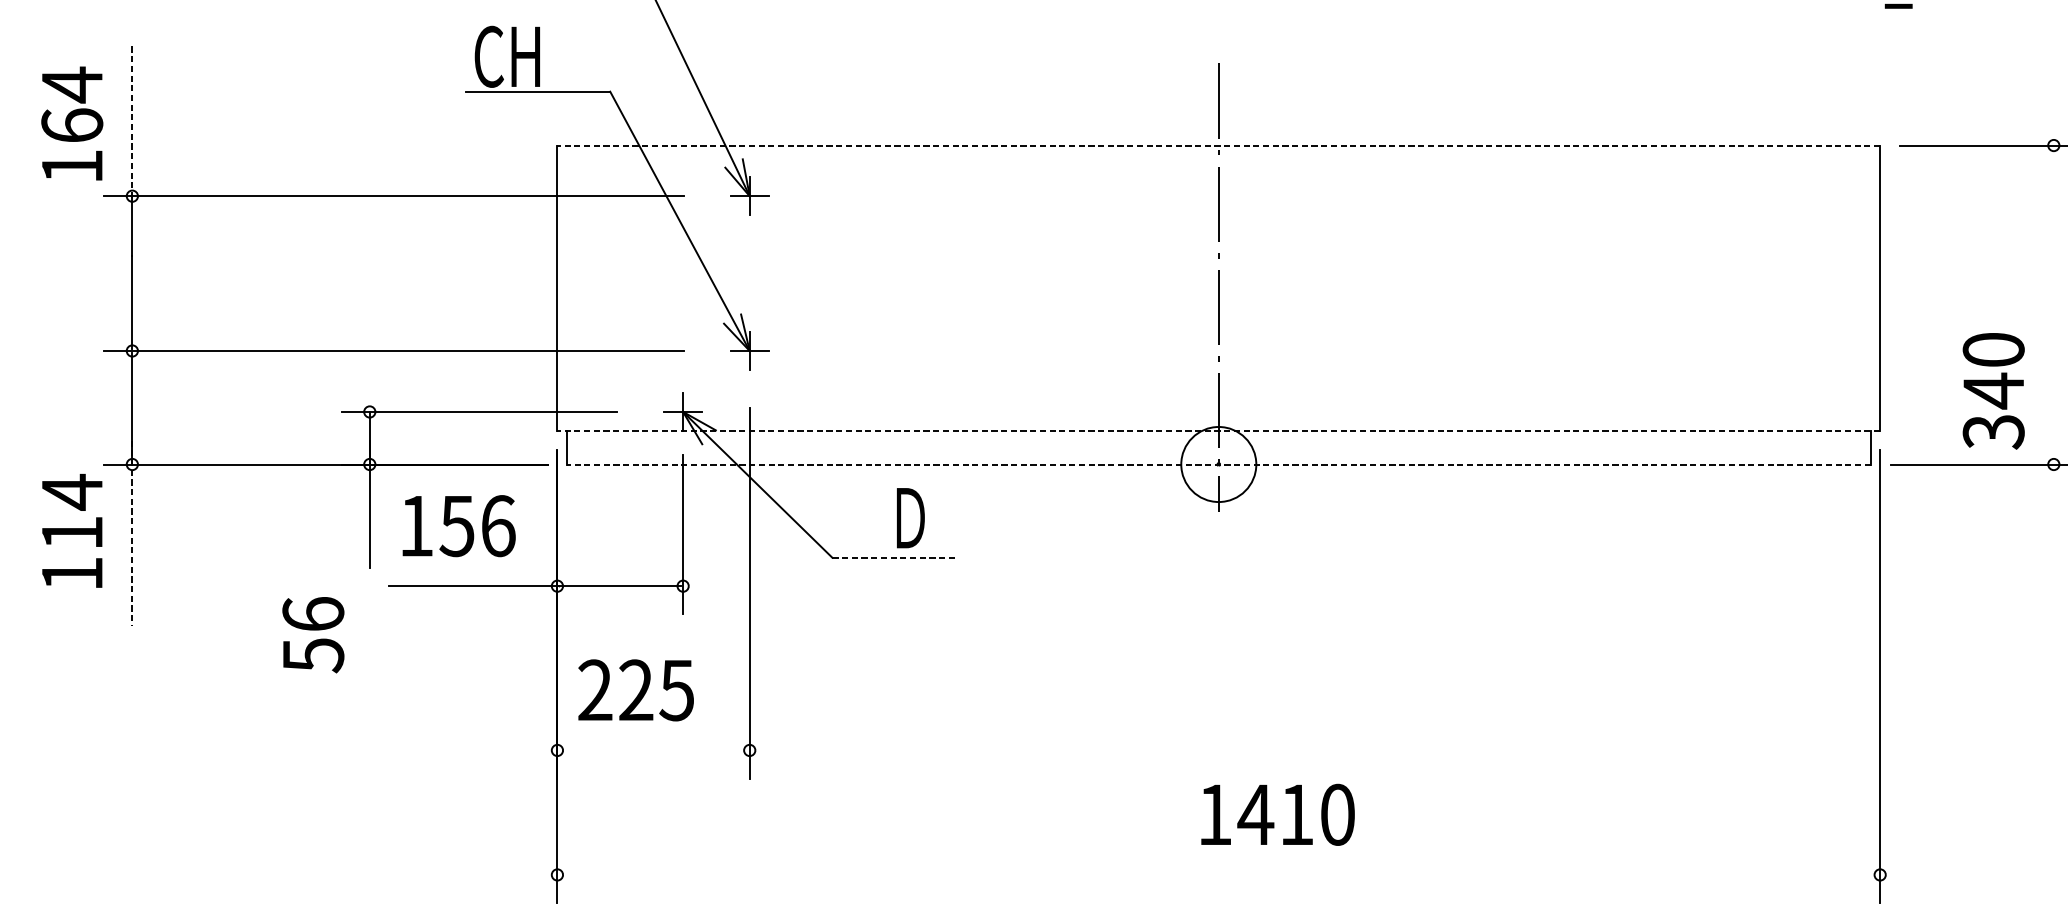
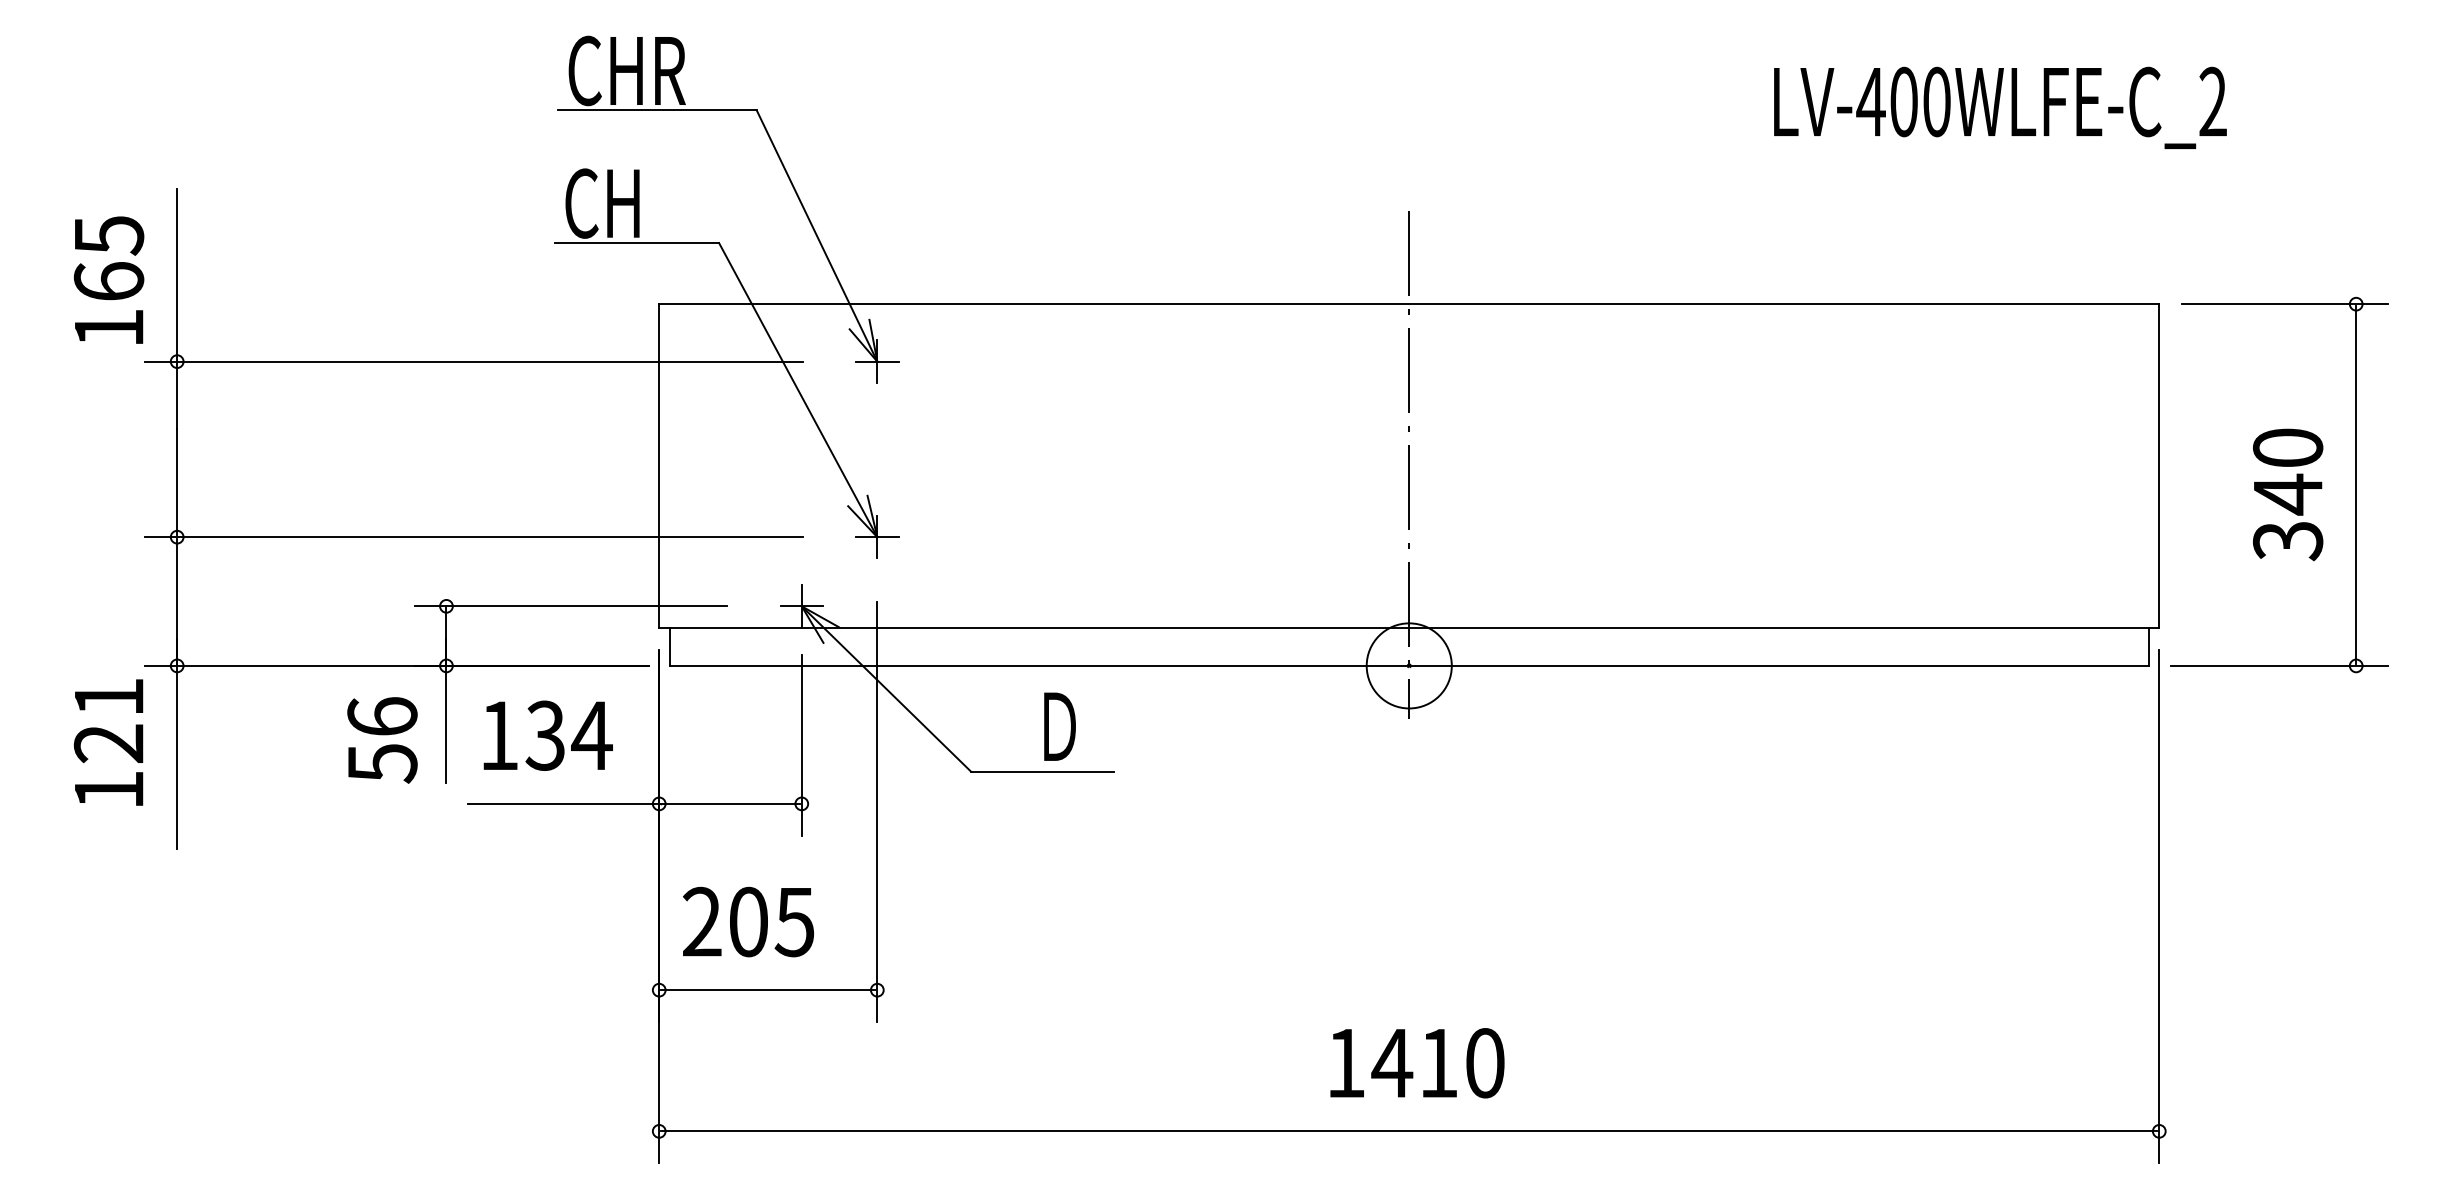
text: (72, 84) -> (109, 235), 164 -> 165
line: (132, 120) -> (177, 275), dashed -> solid
line: (1218, 145) -> (1408, 304), dashed -> solid
line: (2054, 304) -> (2356, 484), added
text: (1994, 390) -> (2288, 494), moved
line: (1218, 430) -> (1408, 627), dashed -> solid
line: (1218, 464) -> (1408, 665), dashed -> solid
text: (71, 511) -> (108, 719), 114 -> 121
text: (477, 525) -> (568, 735), 156 -> 134
line: (132, 533) -> (177, 744), dashed -> solid
line: (895, 557) -> (1042, 771), dashed -> solid
text: (313, 635) -> (382, 740), moved
text: (636, 689) -> (748, 921), 225 -> 205
line: (653, 750) -> (768, 990), added
text: (1278, 815) -> (1417, 1063), moved
line: (1219, 875) -> (1409, 1131), added

